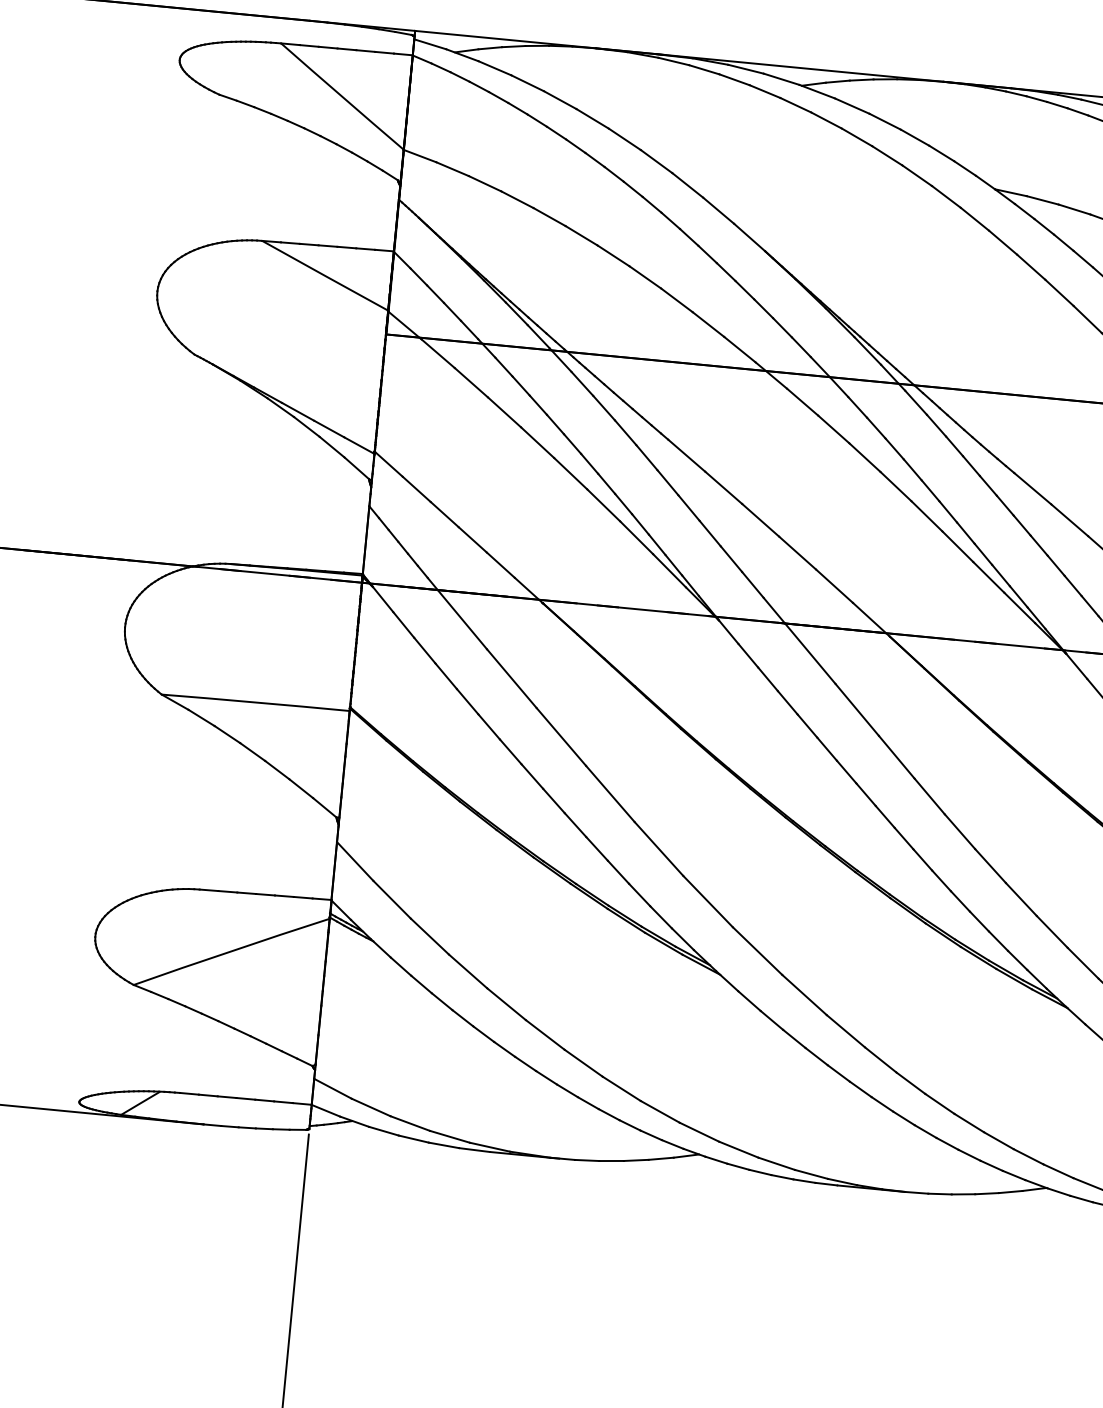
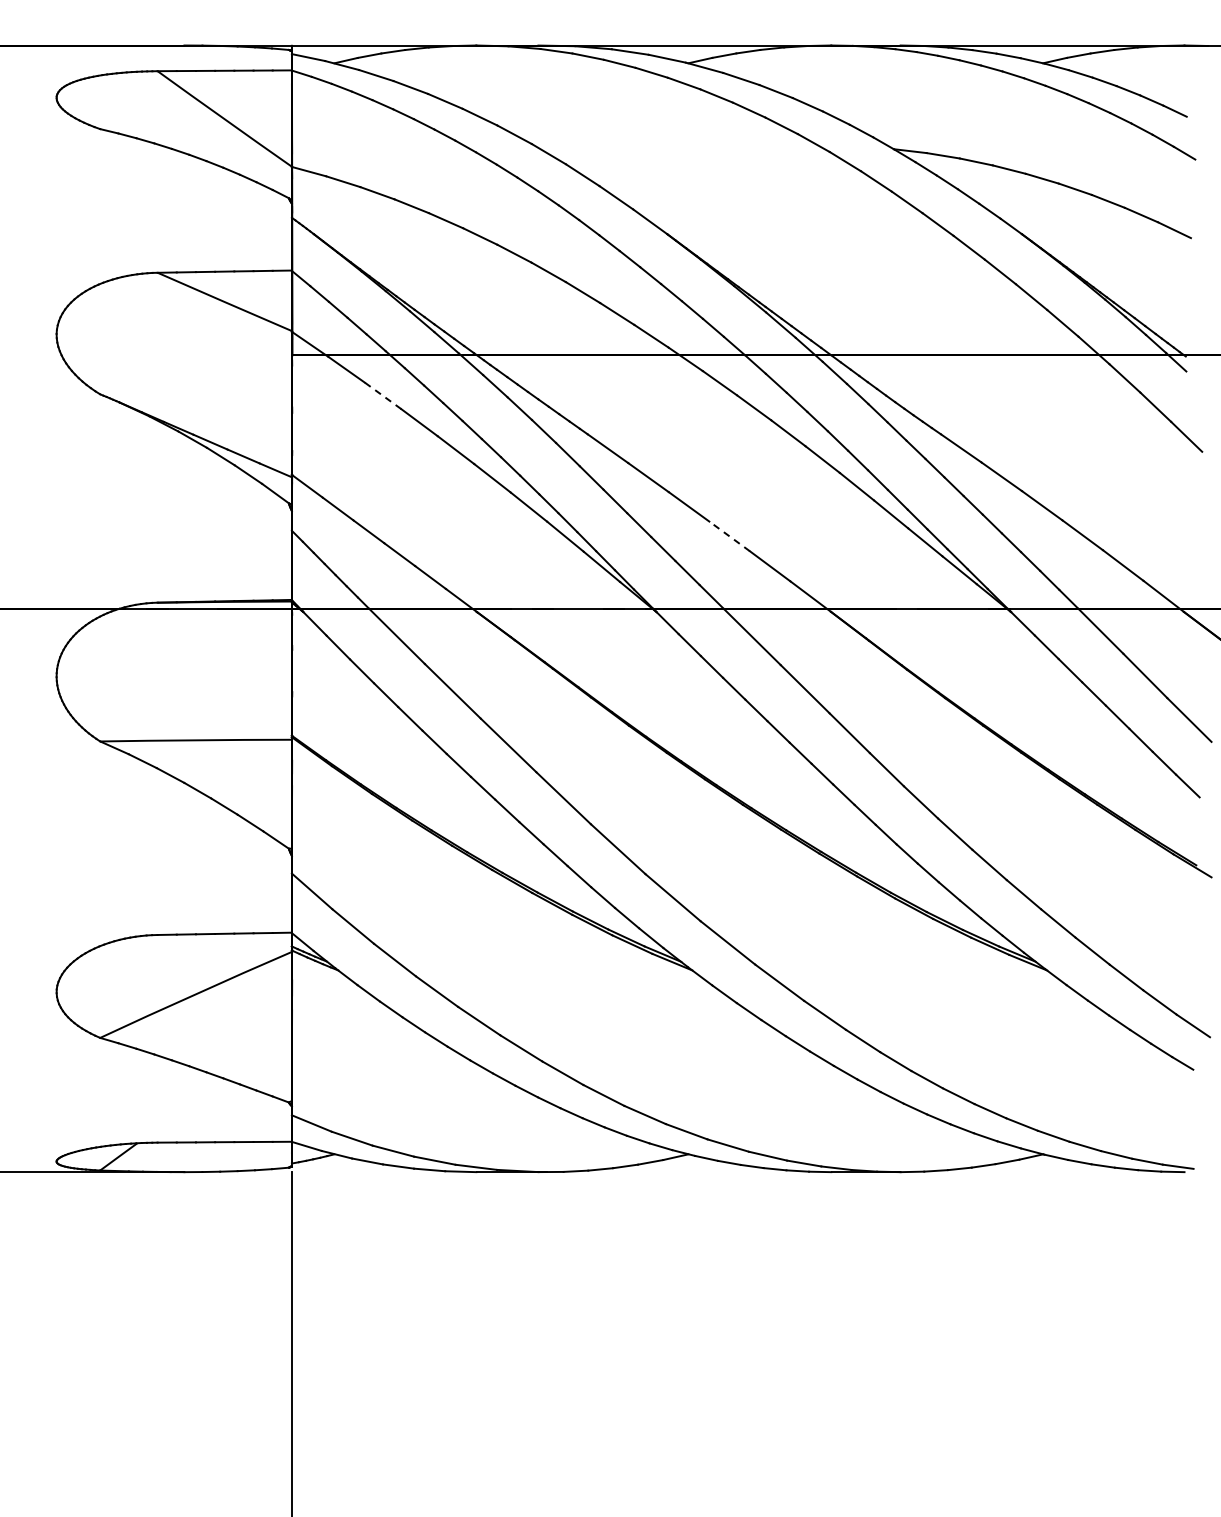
line: (471, 382) -> (383, 395), solid -> dashed
line: (797, 553) -> (729, 536), solid -> dashed

